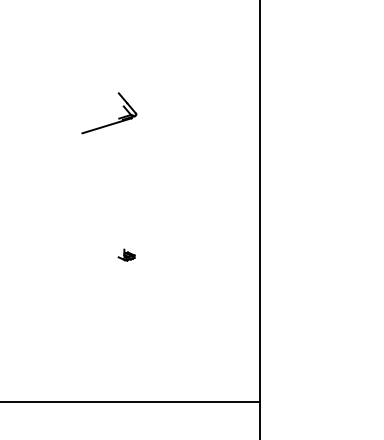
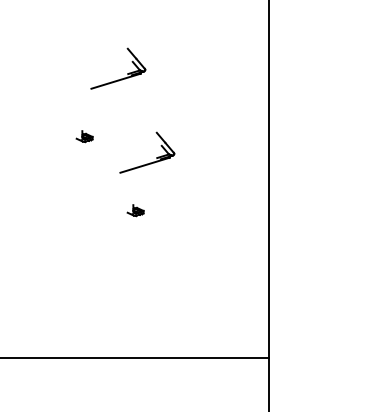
part: (75, 180) -> (84, 135), added
part: (147, 201) -> (156, 156), added

